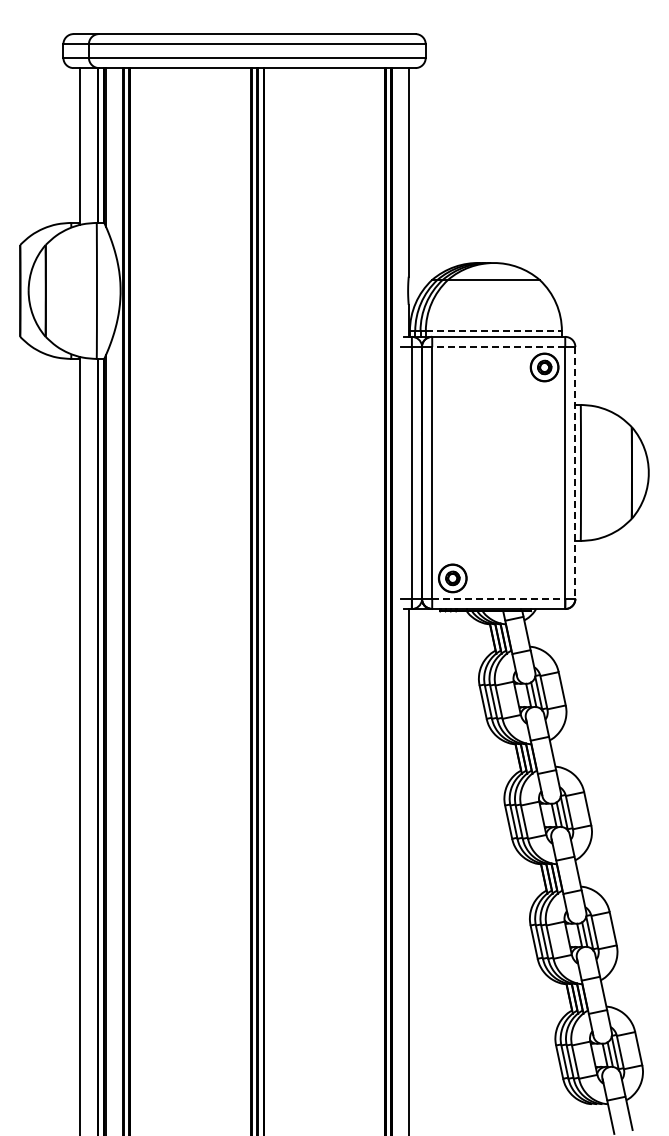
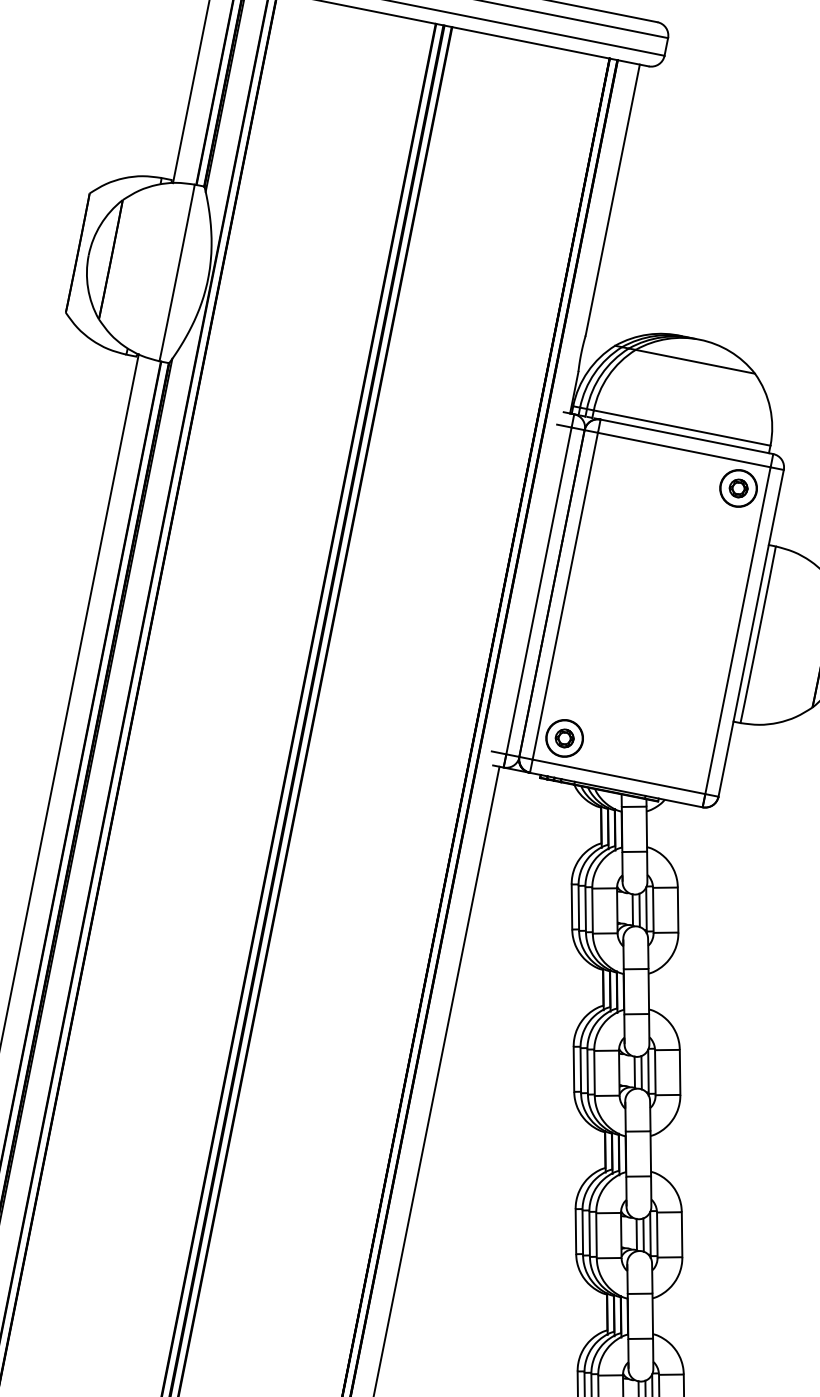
line: (494, 331) -> (682, 428), dashed -> solid
line: (498, 347) -> (683, 450), dashed -> solid
line: (575, 472) -> (751, 632), dashed -> solid
line: (498, 598) -> (618, 776), dashed -> solid

